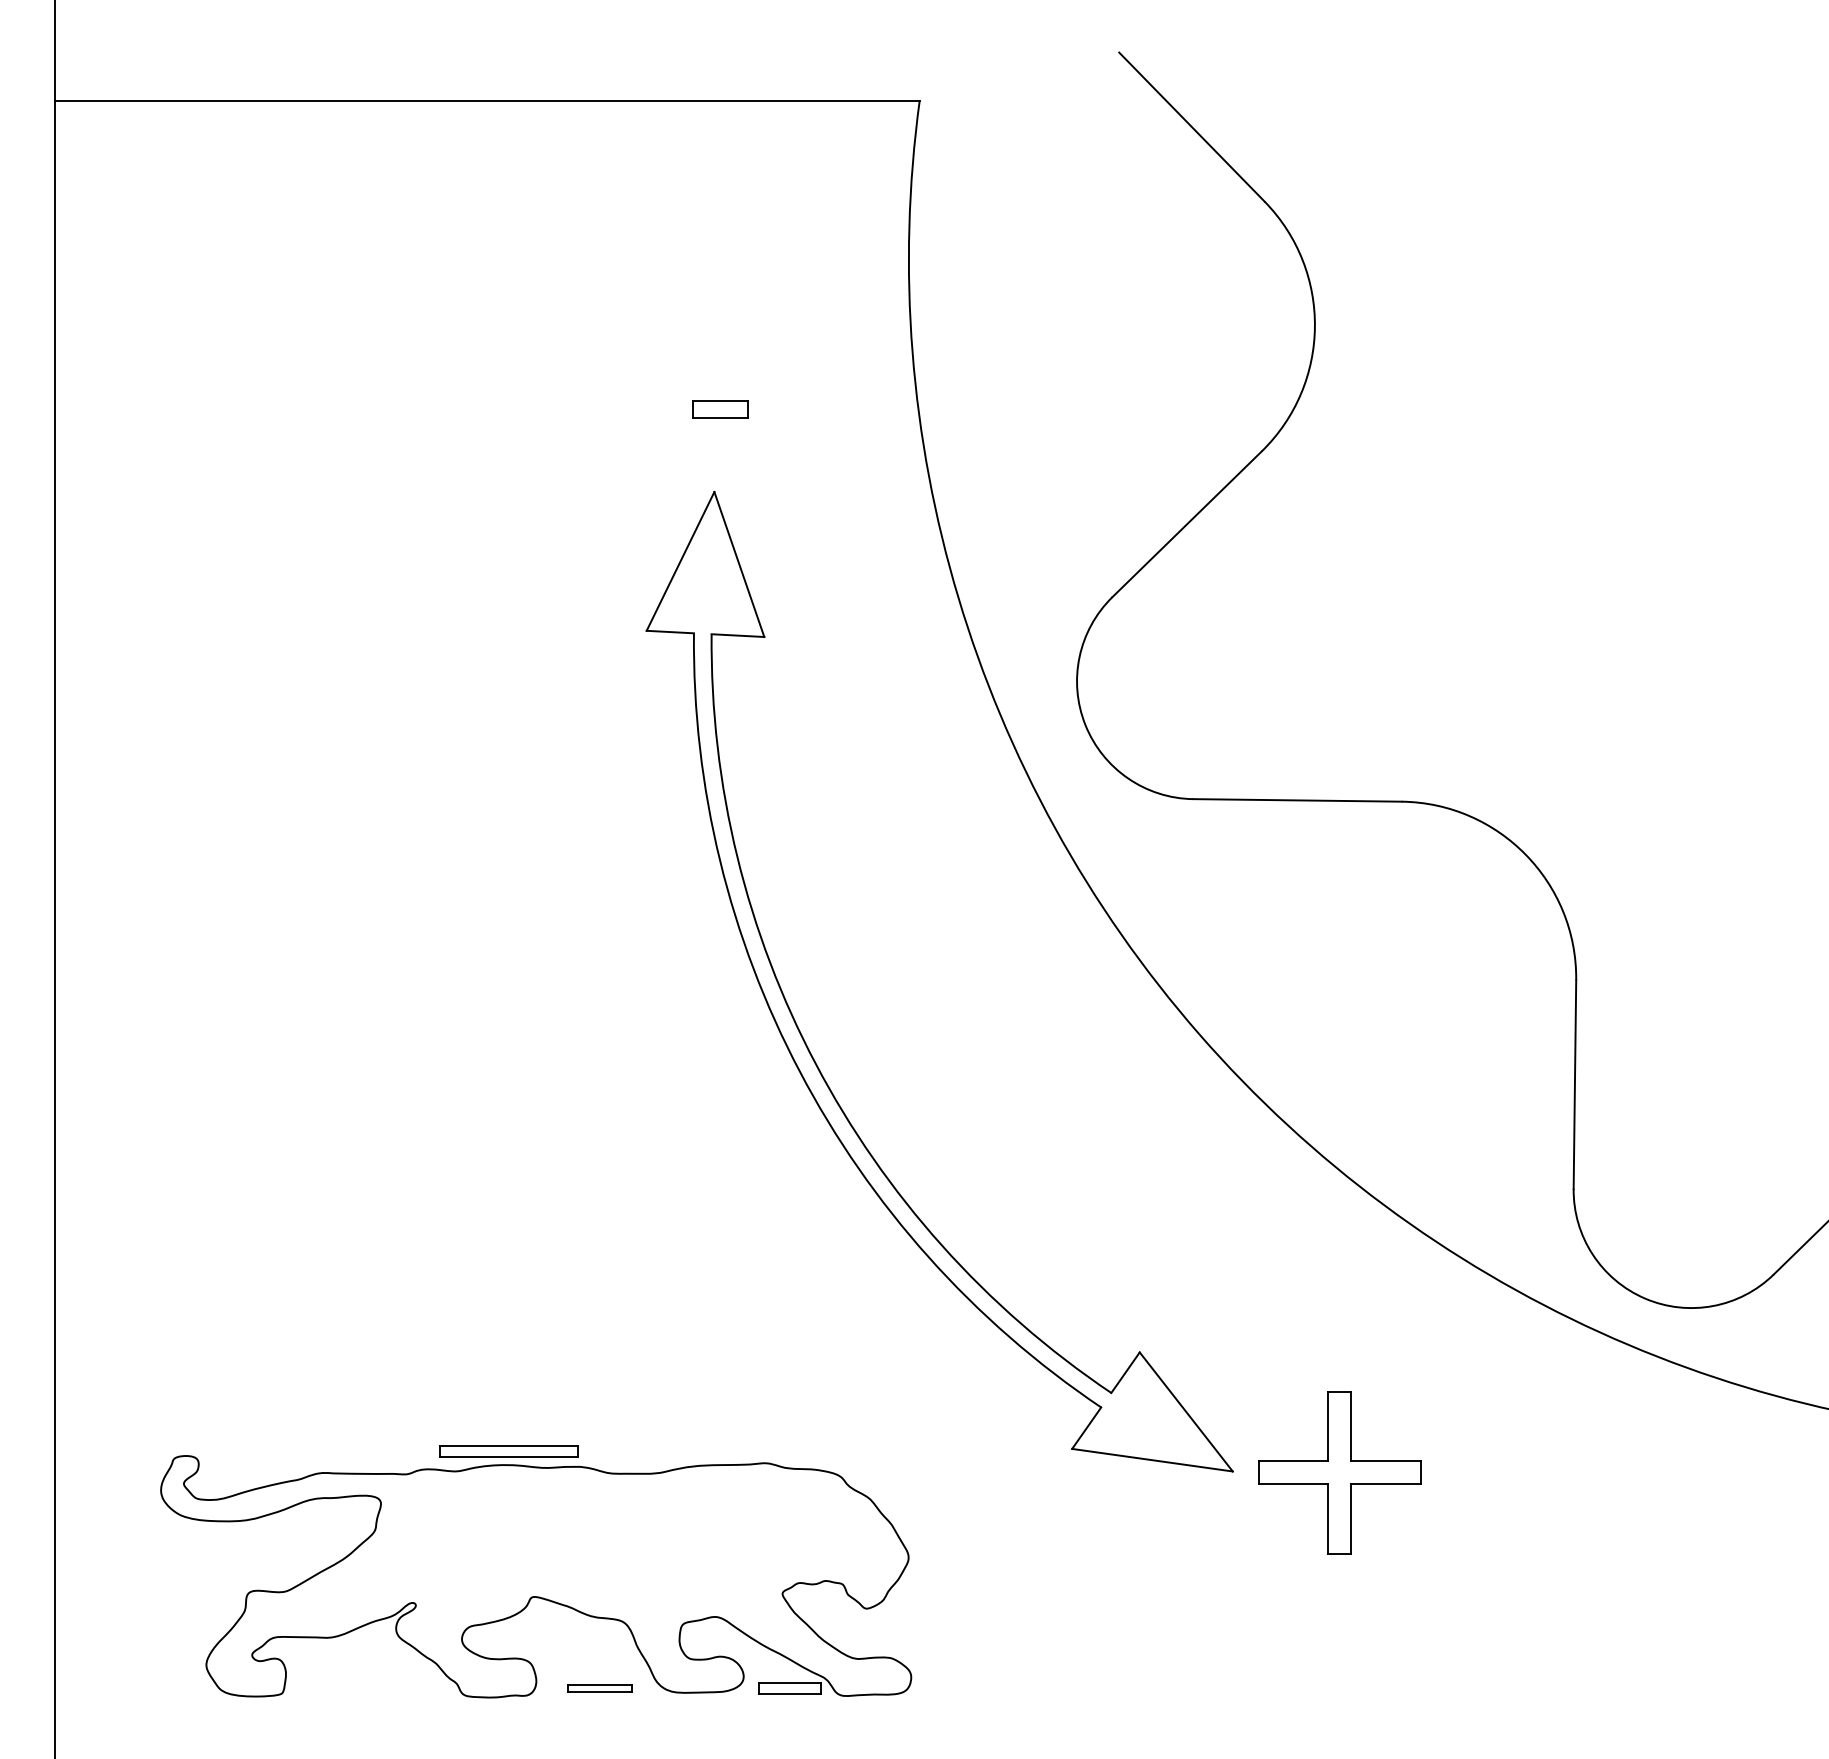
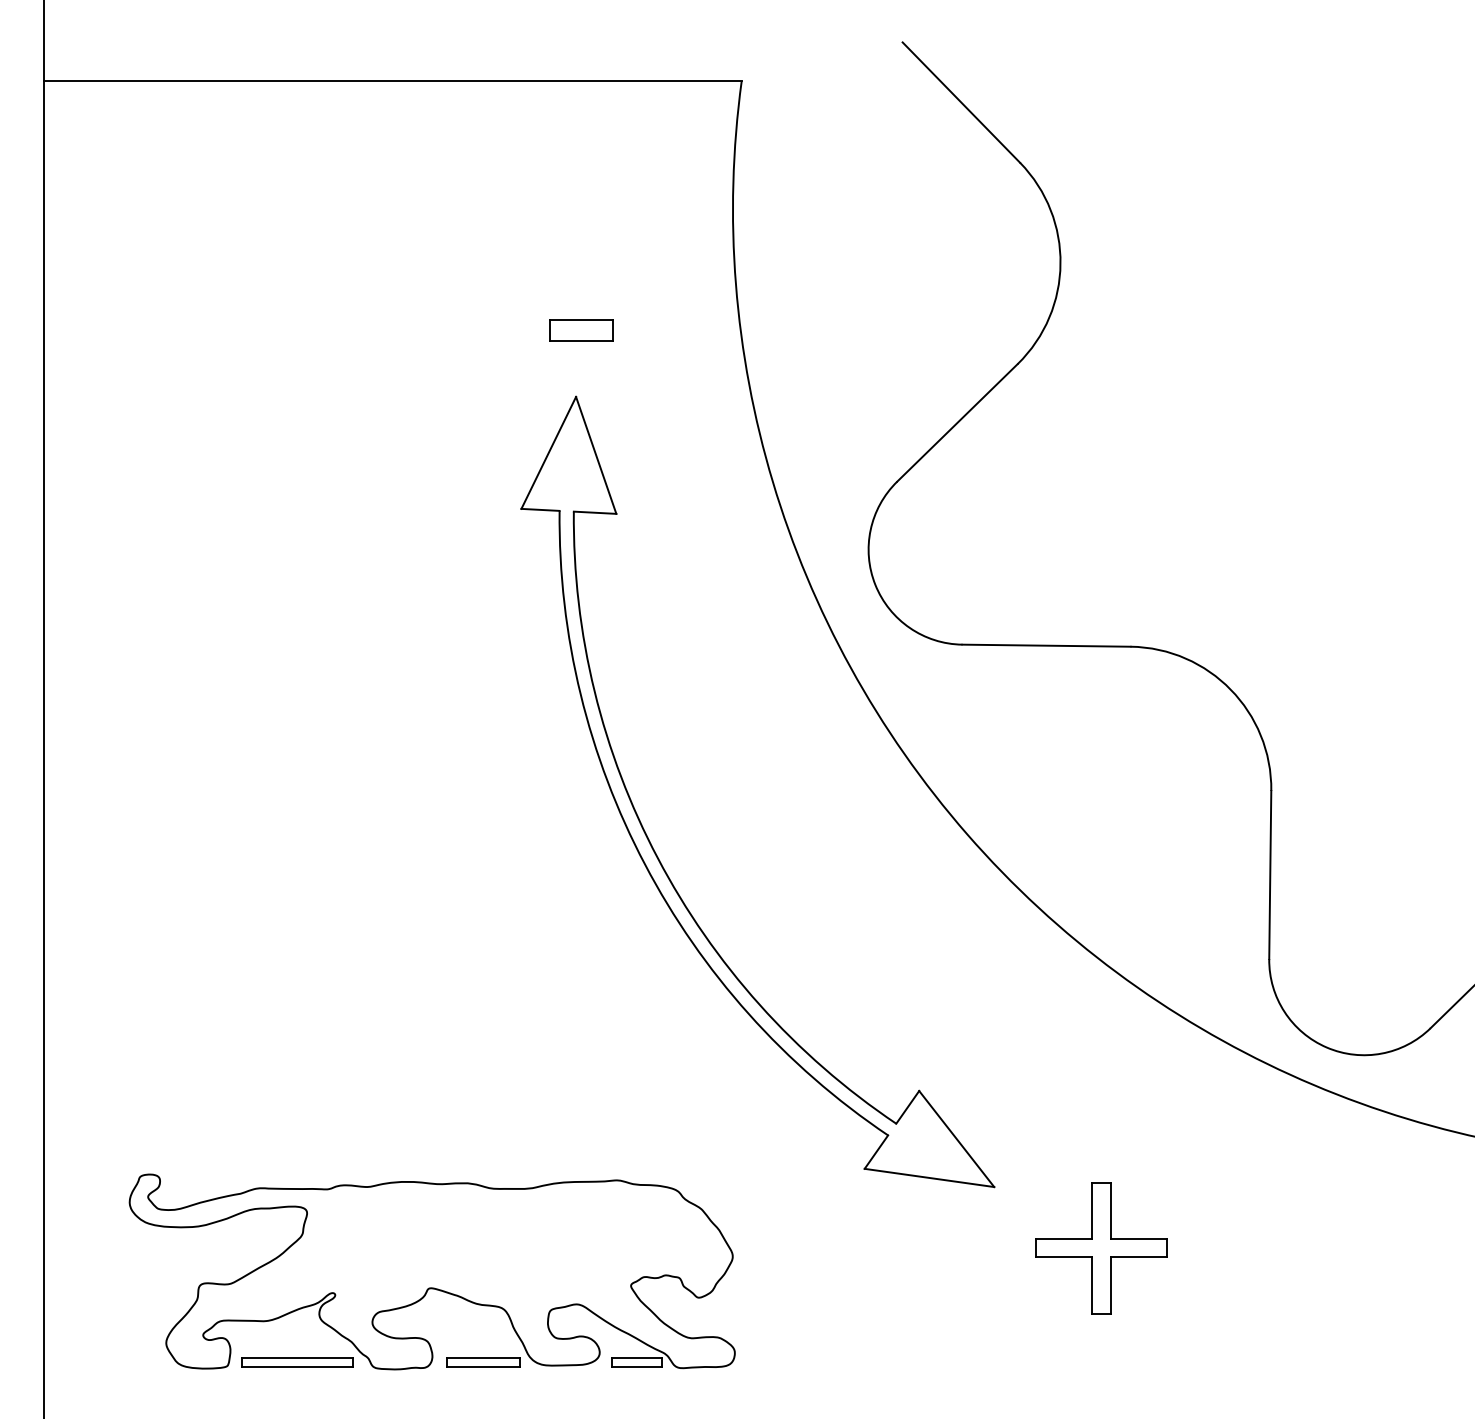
part: (720, 409) -> (581, 330), size x1.43
part: (508, 1451) -> (297, 1362), moved
part: (1339, 1472) -> (1101, 1248), moved
part: (599, 1688) -> (483, 1362), size x1.43

